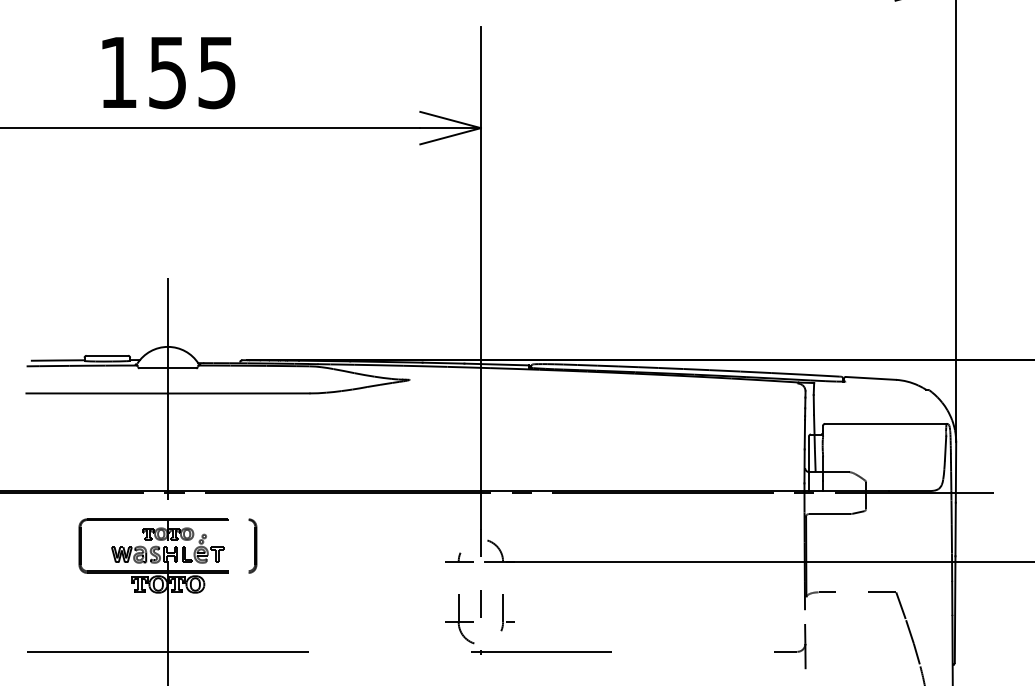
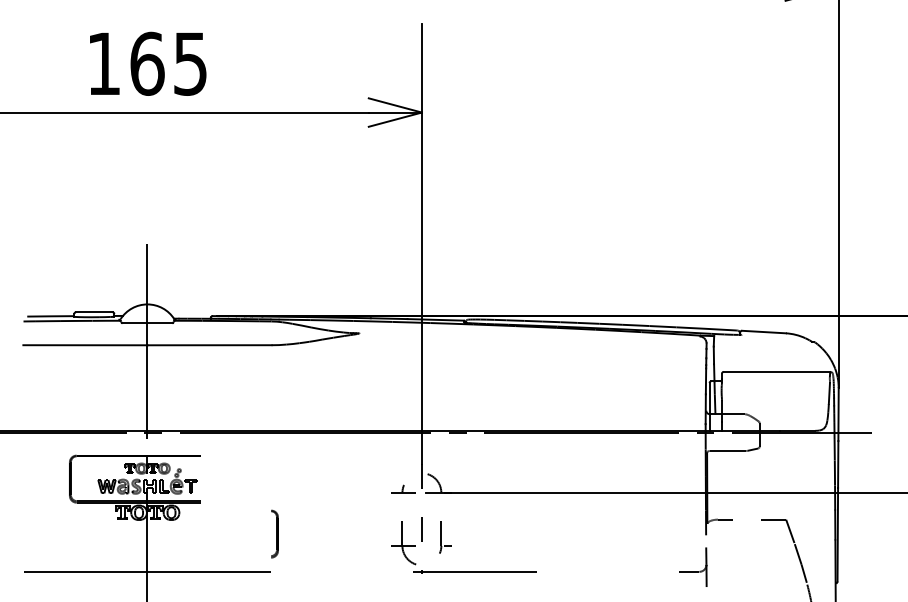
text: (167, 72) -> (147, 63), 155 -> 165
part: (252, 545) -> (274, 533), moved

